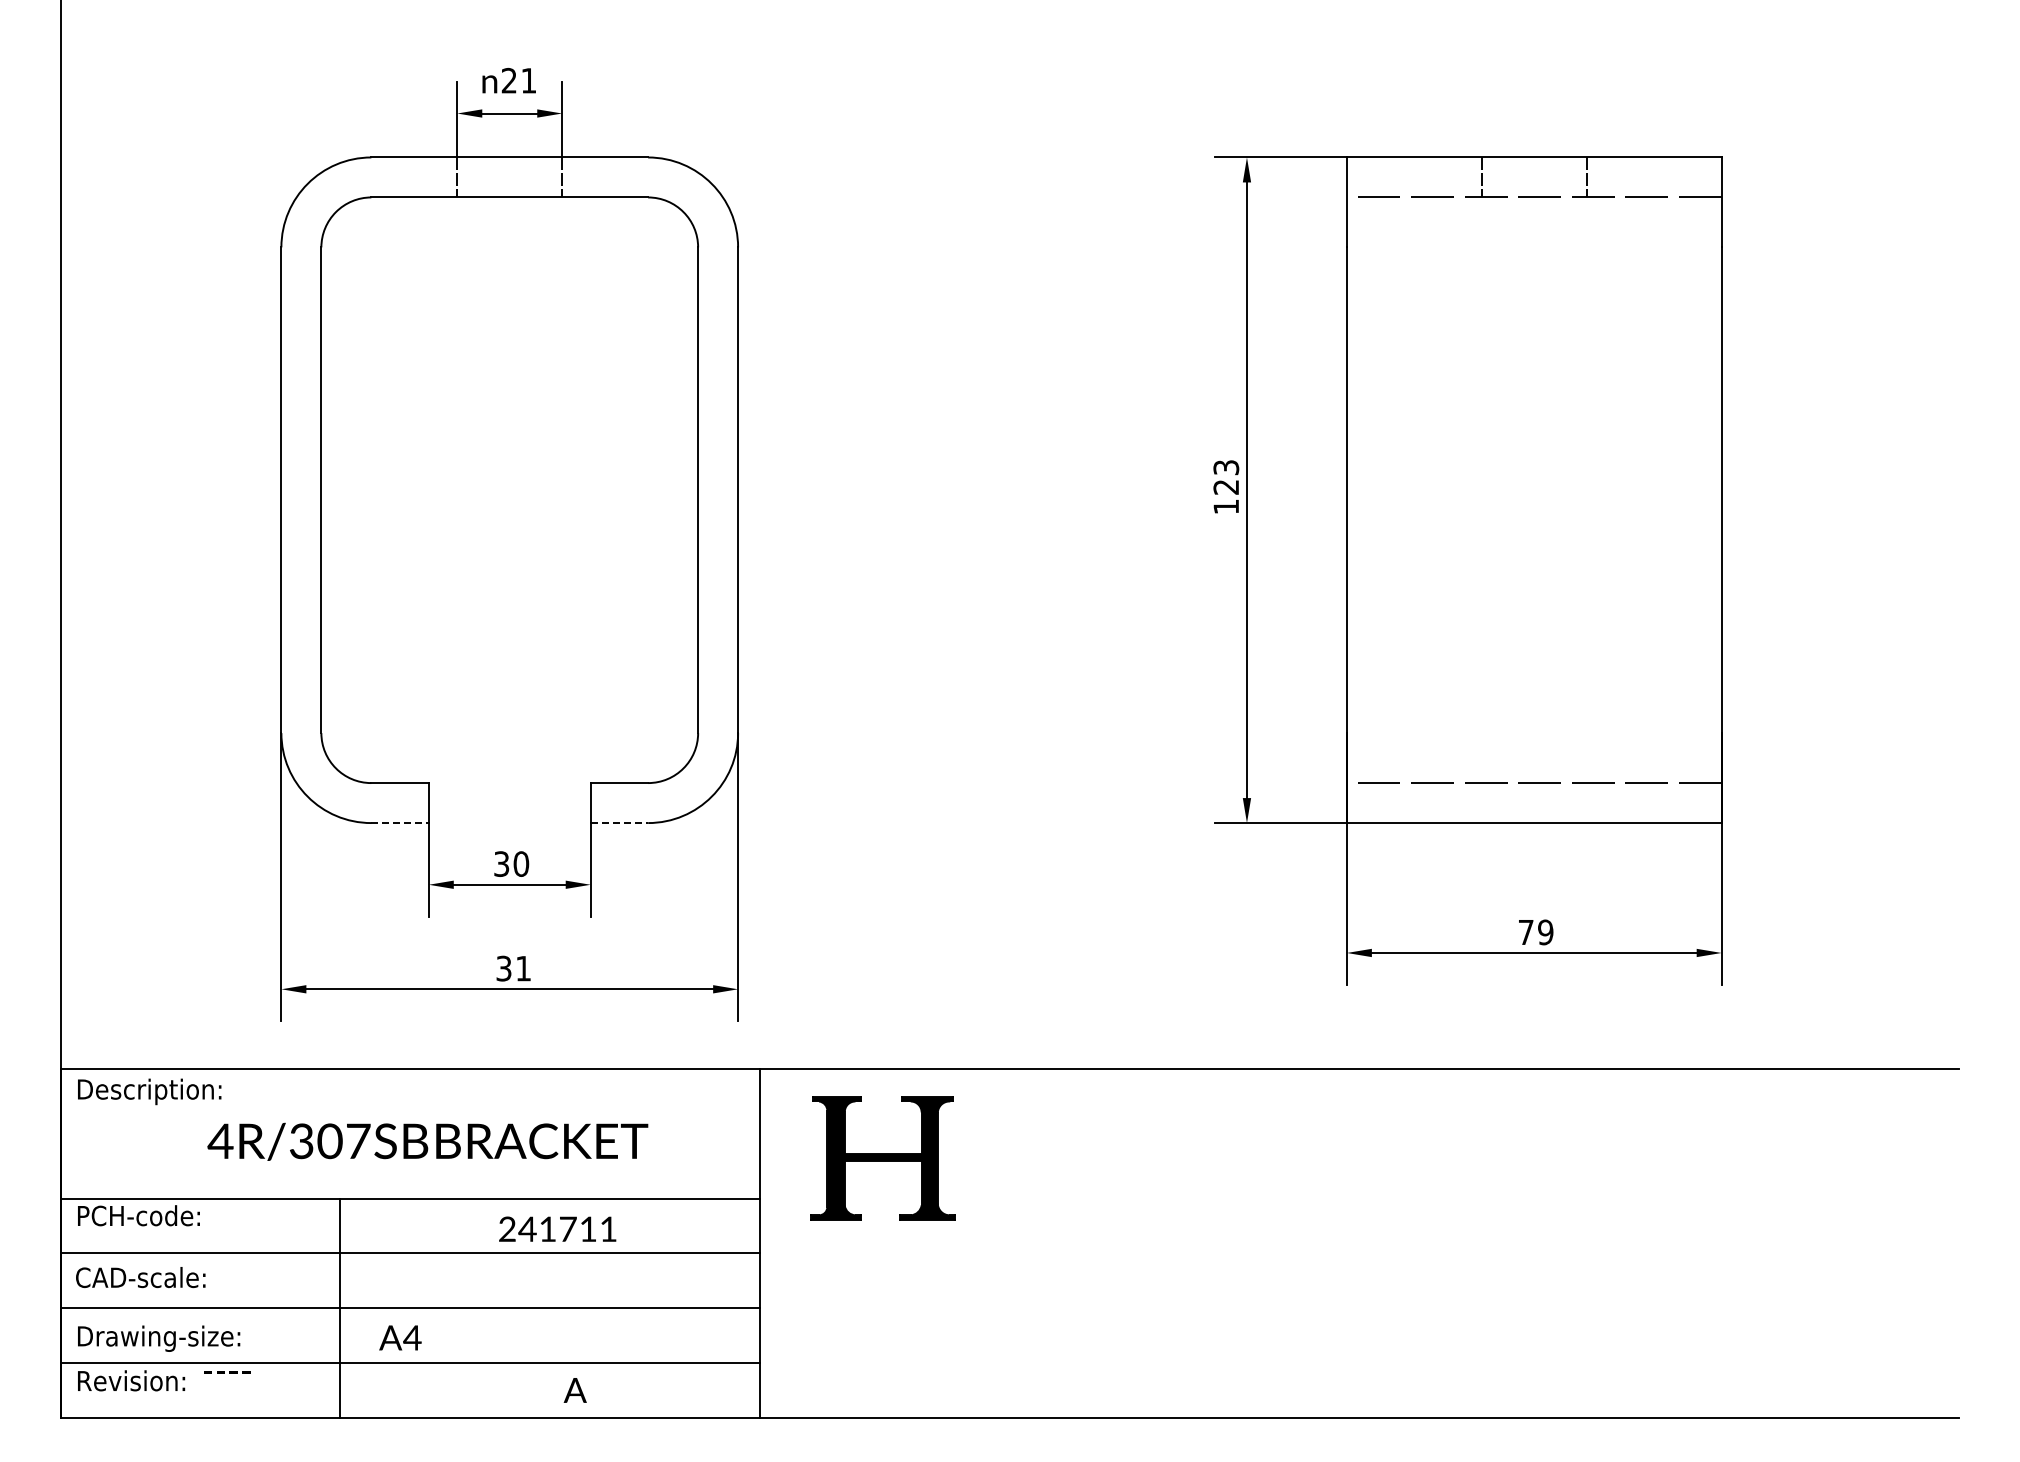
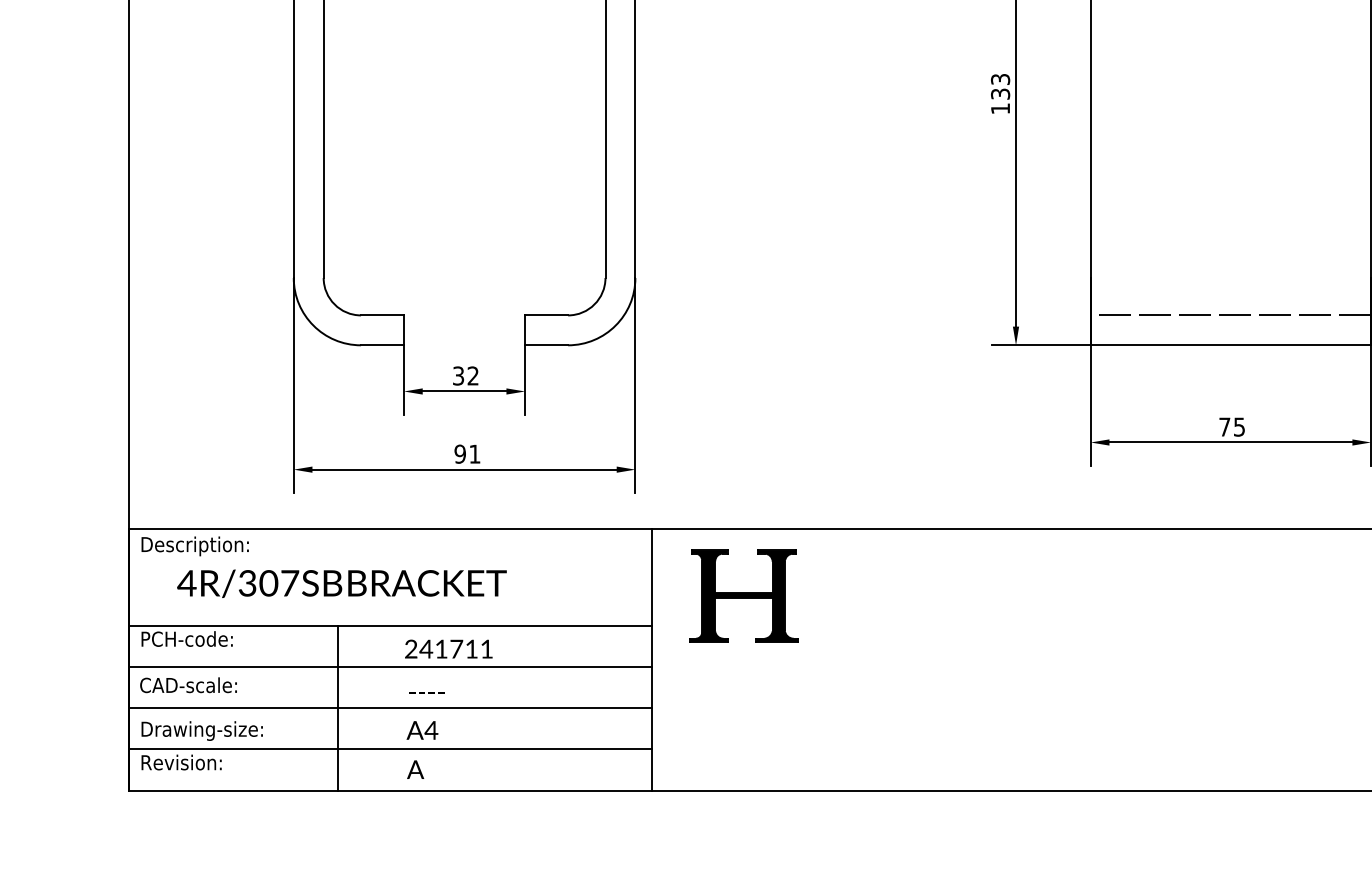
text: (1226, 487) -> (1000, 94), 123 -> 133
line: (400, 823) -> (382, 345), dashed -> solid
line: (619, 823) -> (546, 345), dashed -> solid
text: (521, 863) -> (473, 375), 30 -> 32
text: (1545, 932) -> (1239, 427), 79 -> 75
text: (503, 968) -> (459, 454), 31 -> 91
text: (427, 1141) -> (341, 583), moved
text: (557, 1228) -> (448, 648), moved
text: (400, 1337) -> (422, 730), moved
text: (227, 1372) -> (426, 693), moved
text: (574, 1390) -> (415, 769), moved

